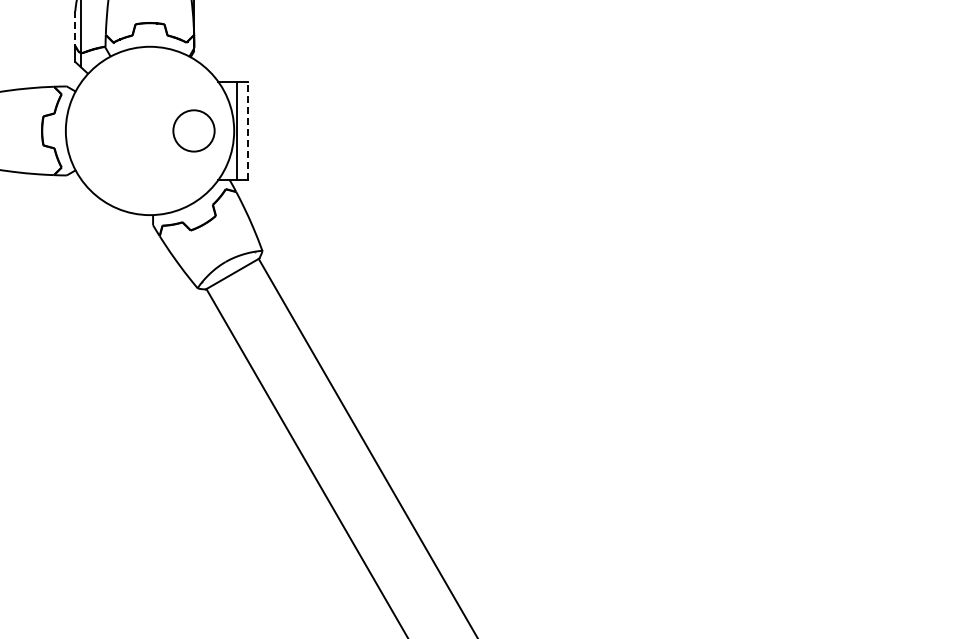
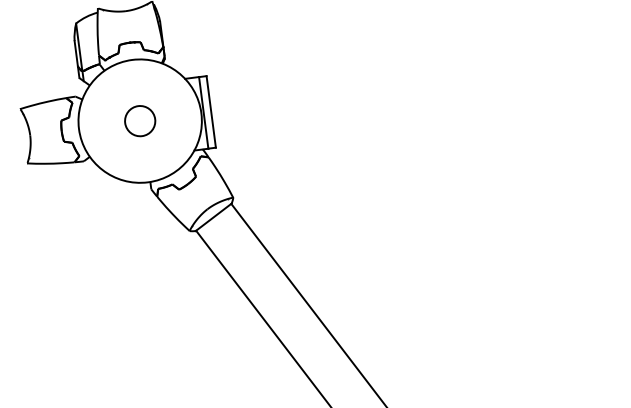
line: (75, 29) -> (76, 54), dashed -> solid
circle: (193, 130) -> (139, 120), moved
line: (247, 130) -> (211, 111), dashed -> solid

